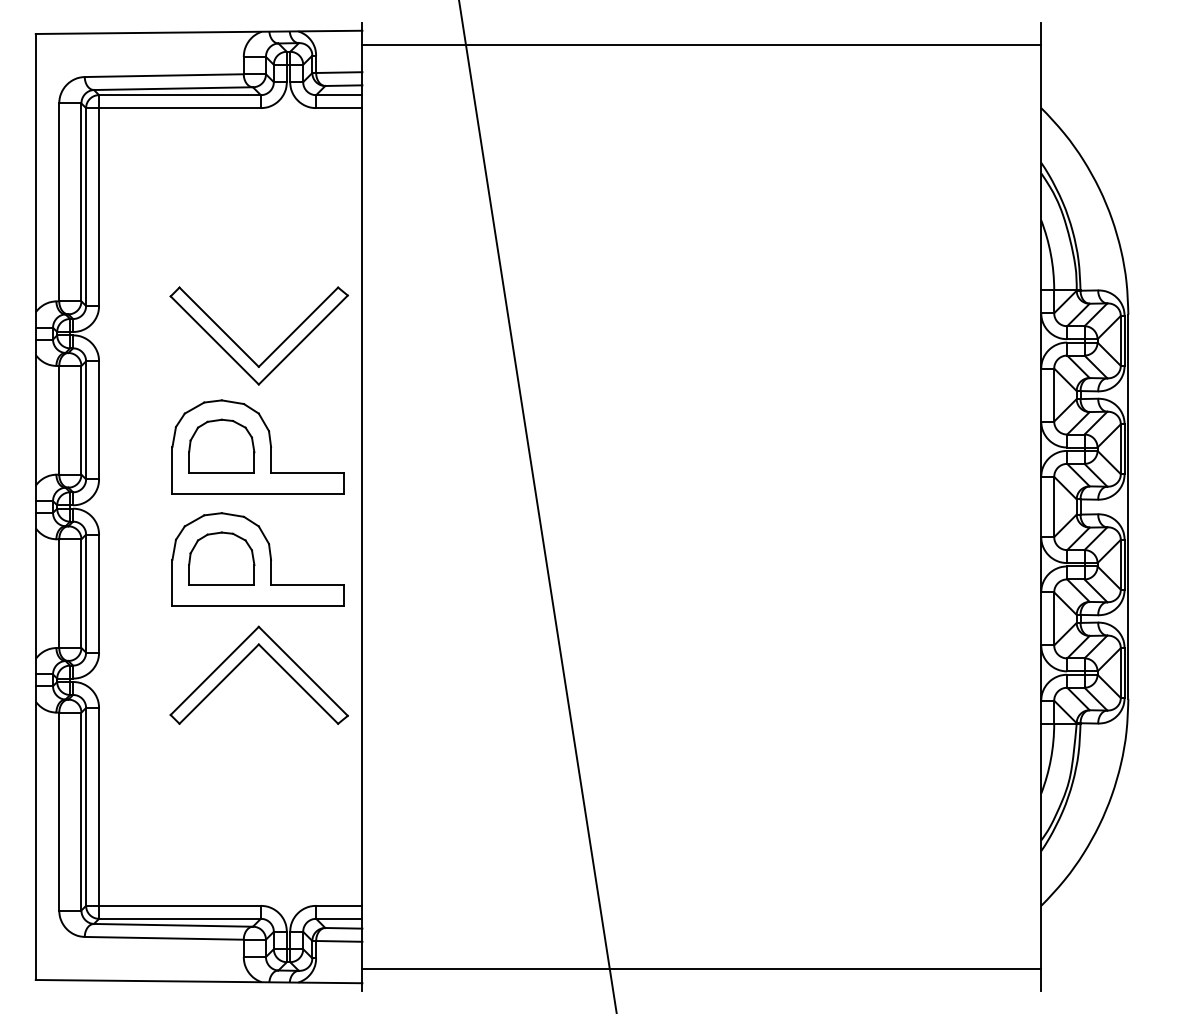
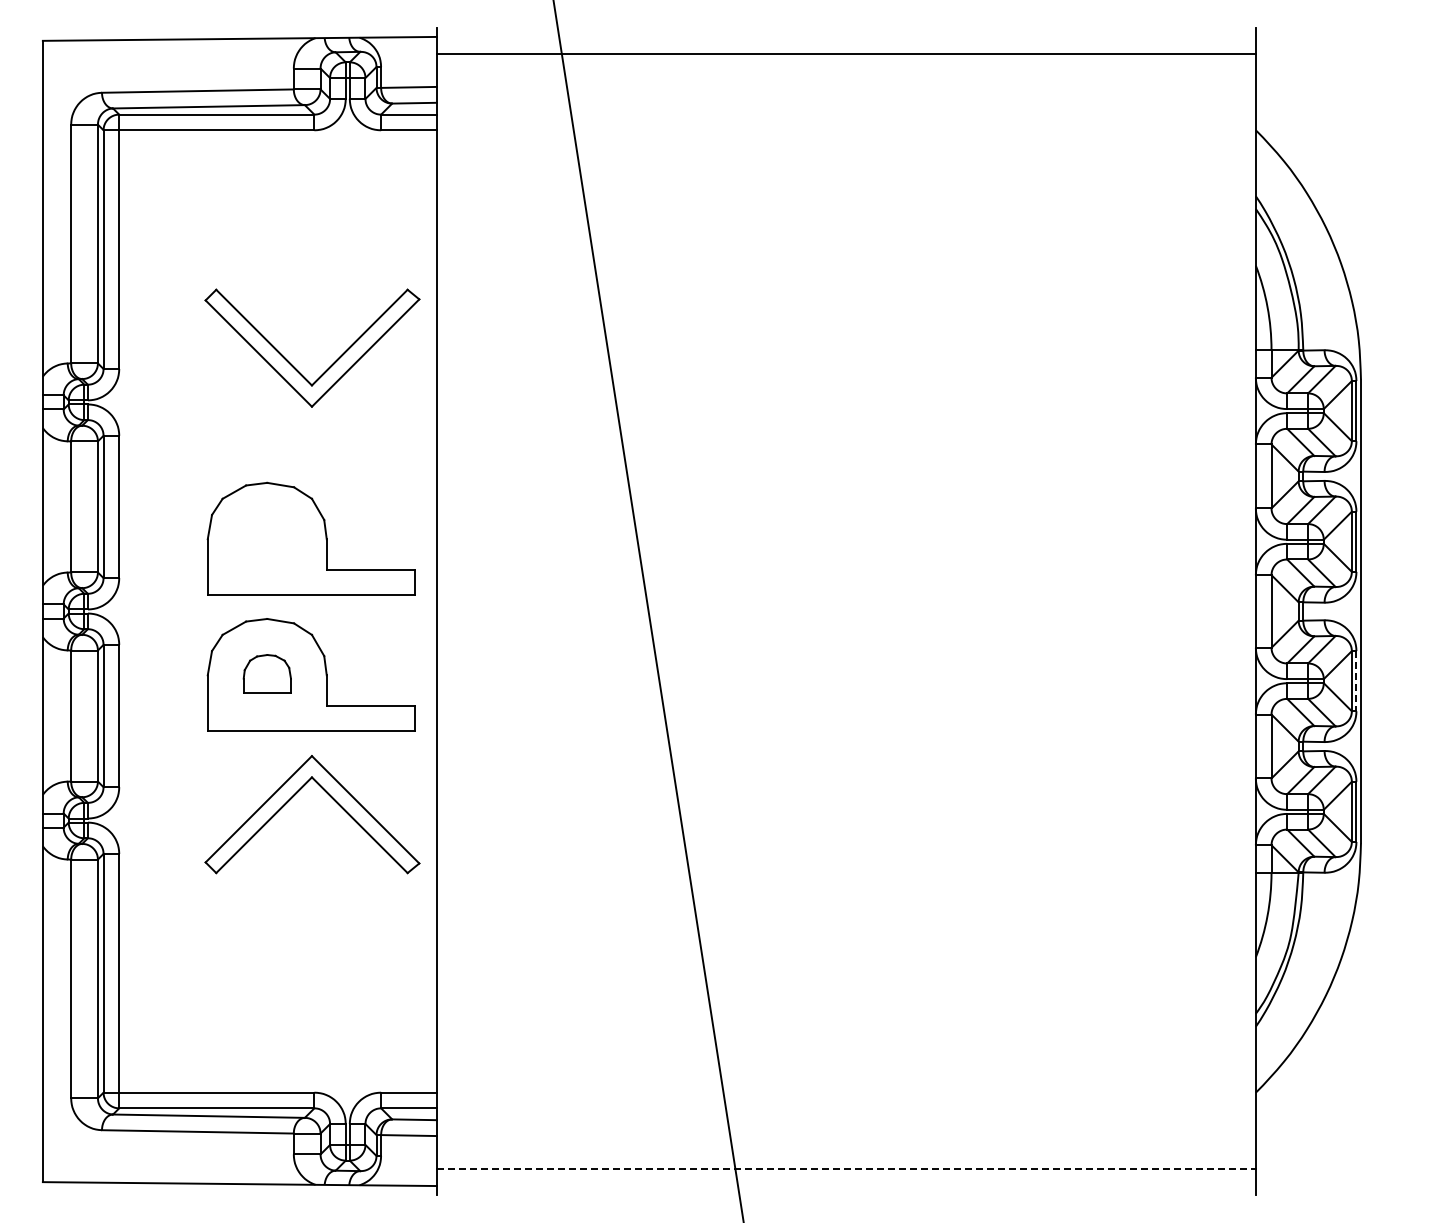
part: (274, 350) -> (330, 365), moved
part: (221, 445) -> (267, 537), removed
part: (221, 558) -> (267, 673), size x0.6
line: (1124, 565) -> (1356, 681), solid -> dashed
line: (701, 969) -> (846, 1169), solid -> dashed

